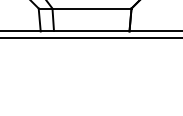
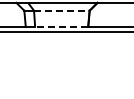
line: (91, 8) -> (61, 10), solid -> dashed
line: (91, 30) -> (61, 26), solid -> dashed

